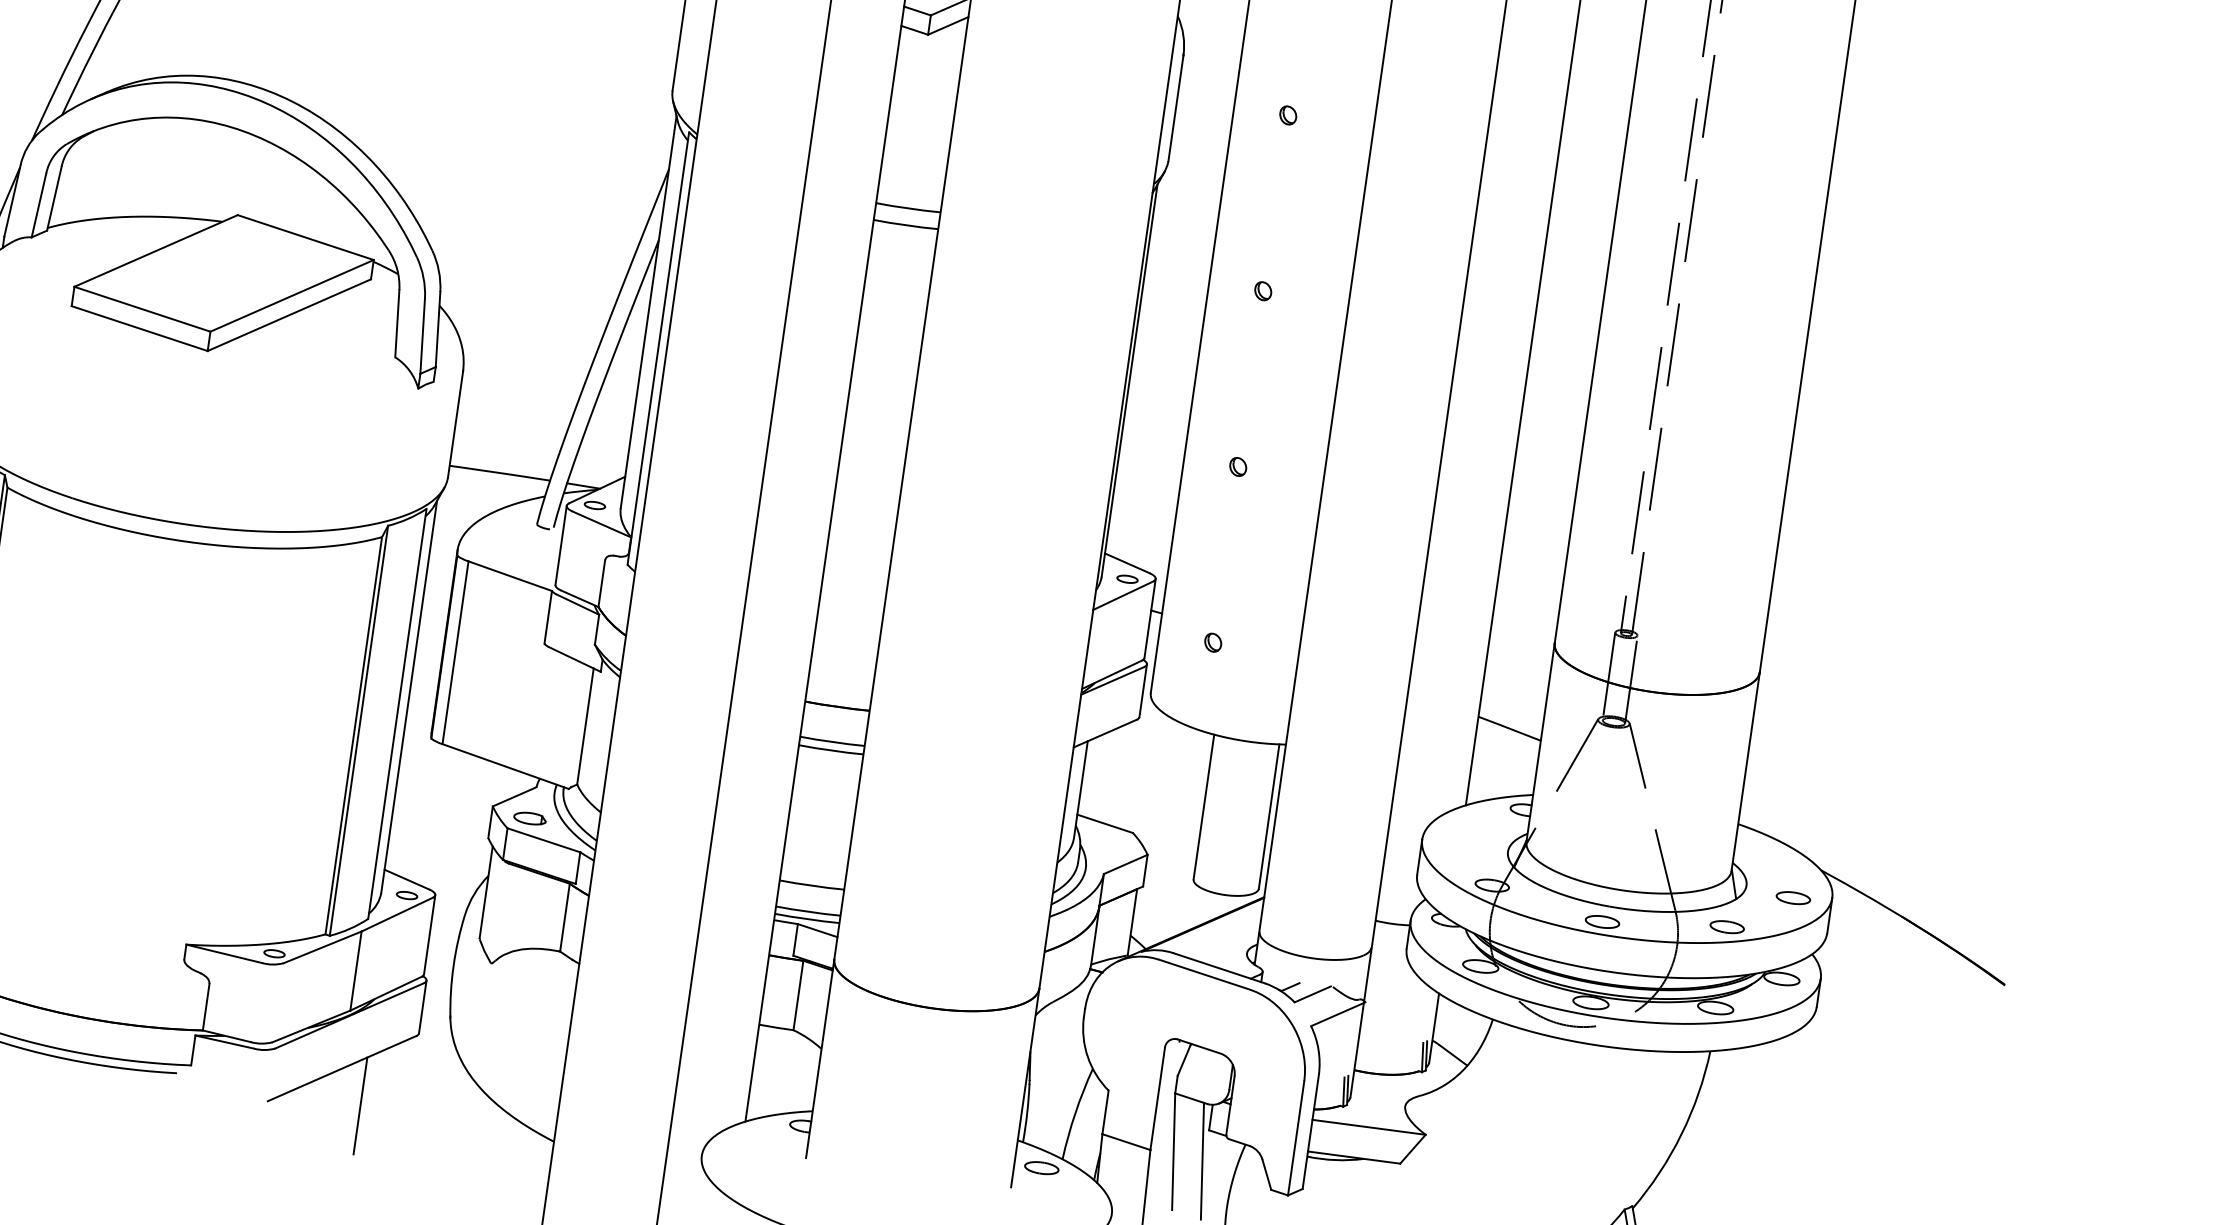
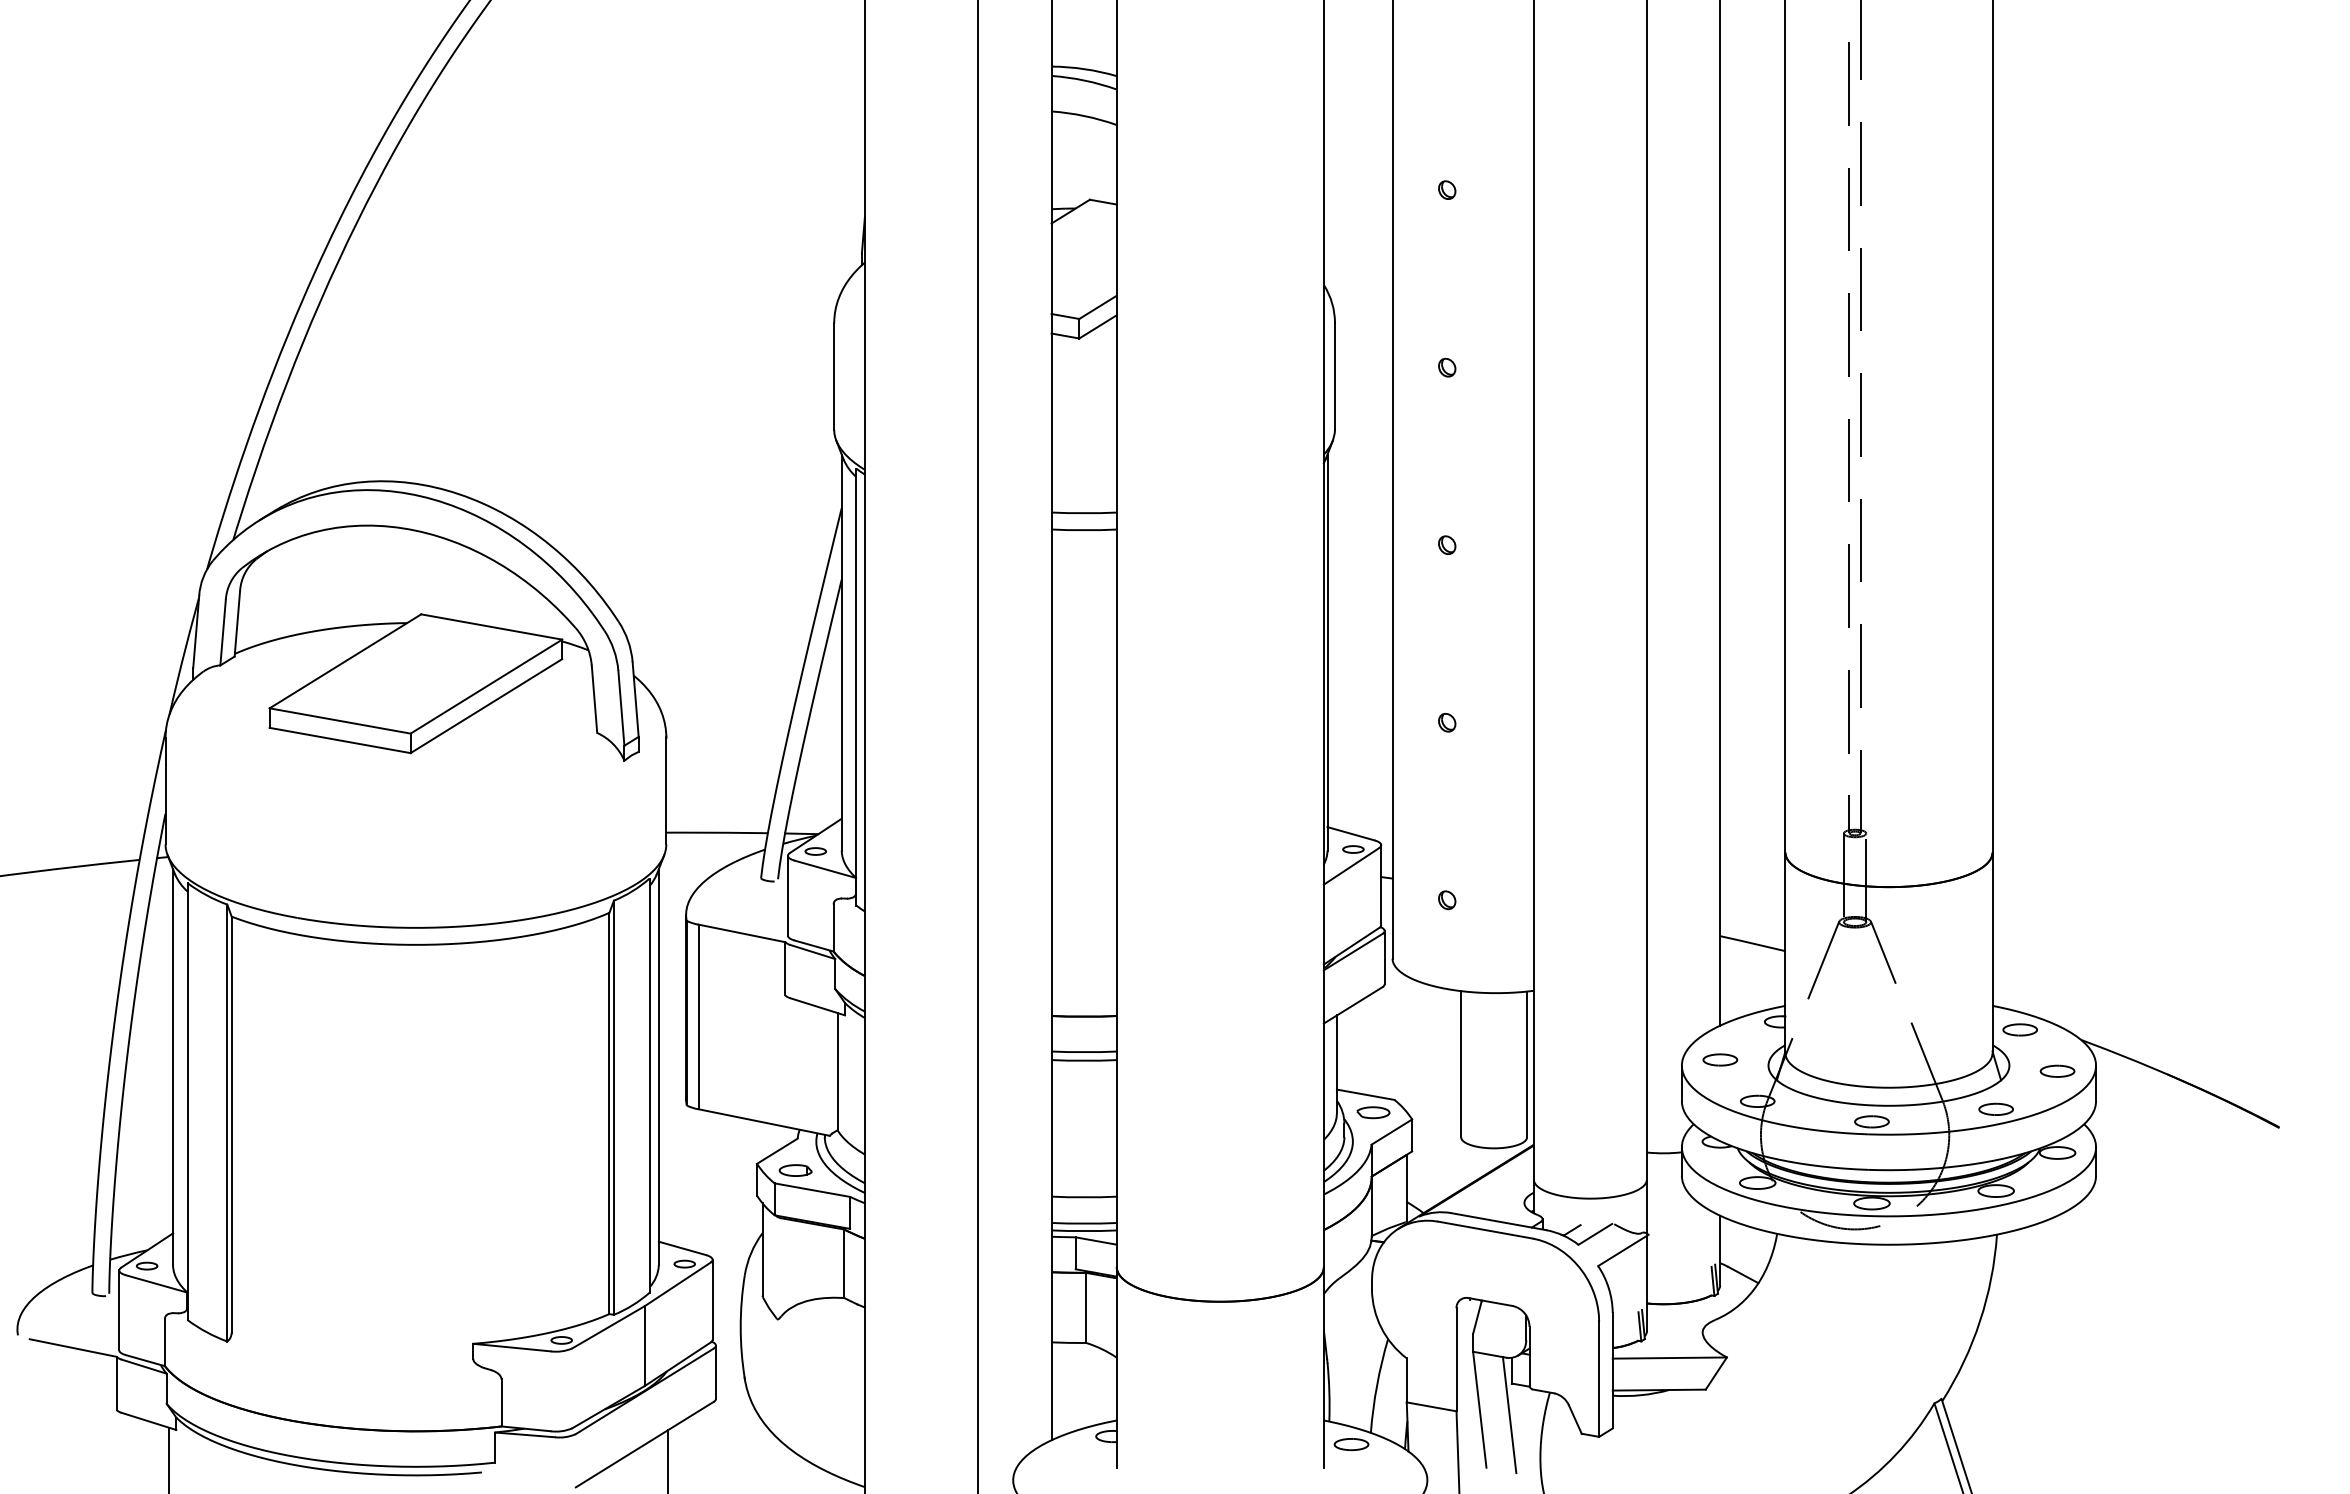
part: (1461, 838) -> (1720, 1059), added
part: (1110, 842) -> (1373, 1112), added
part: (1761, 851) -> (2019, 1029), added

